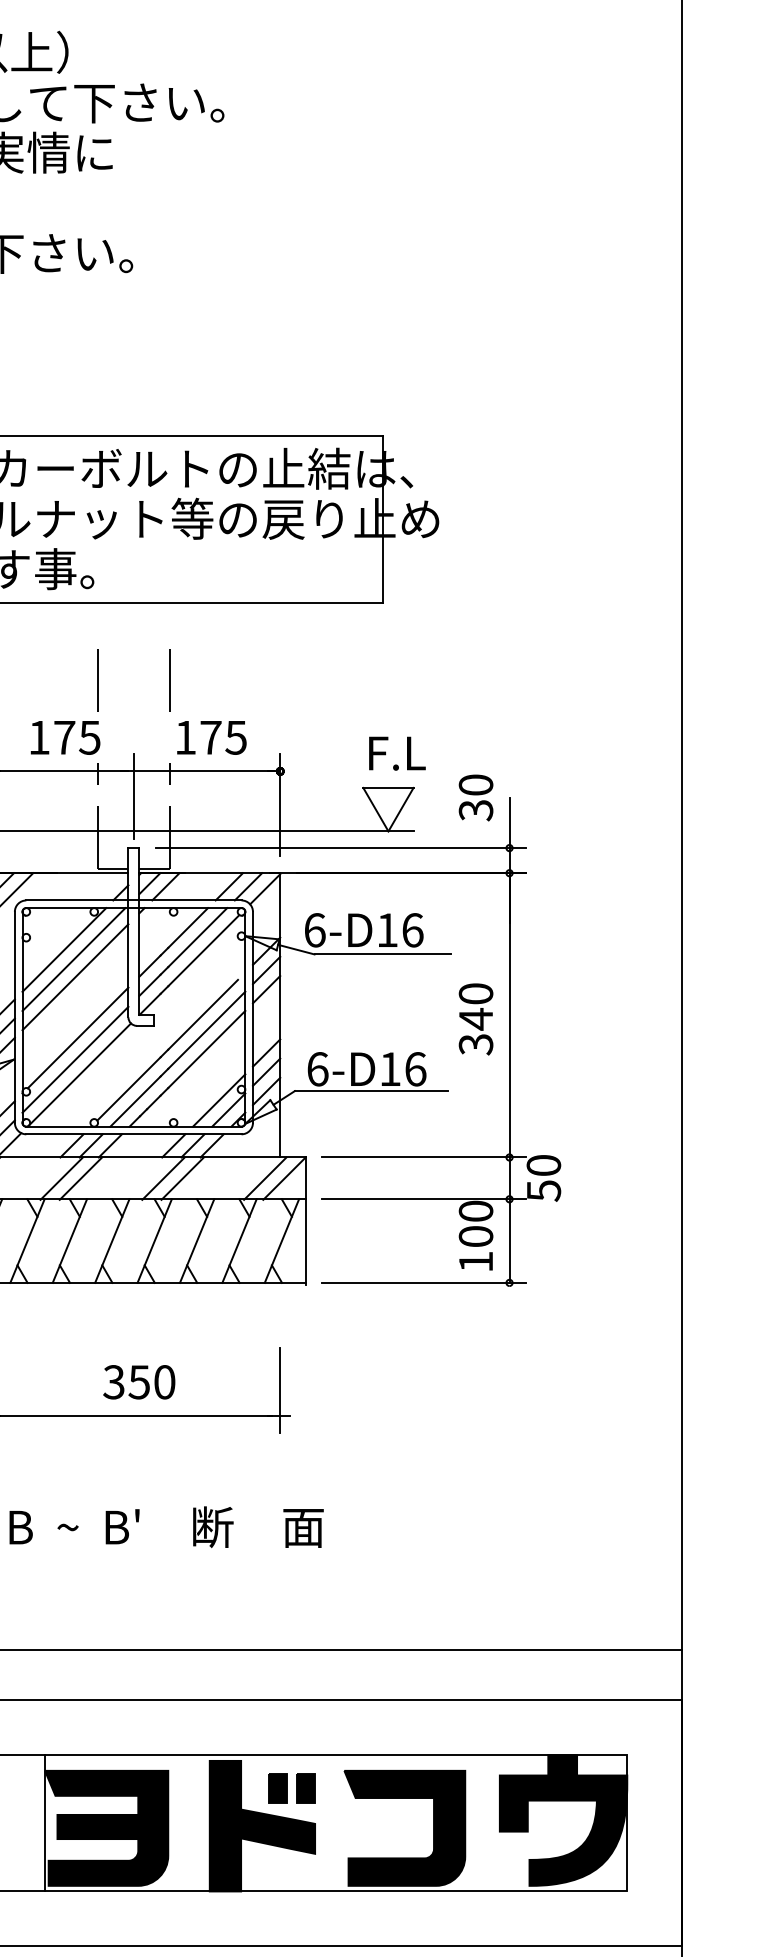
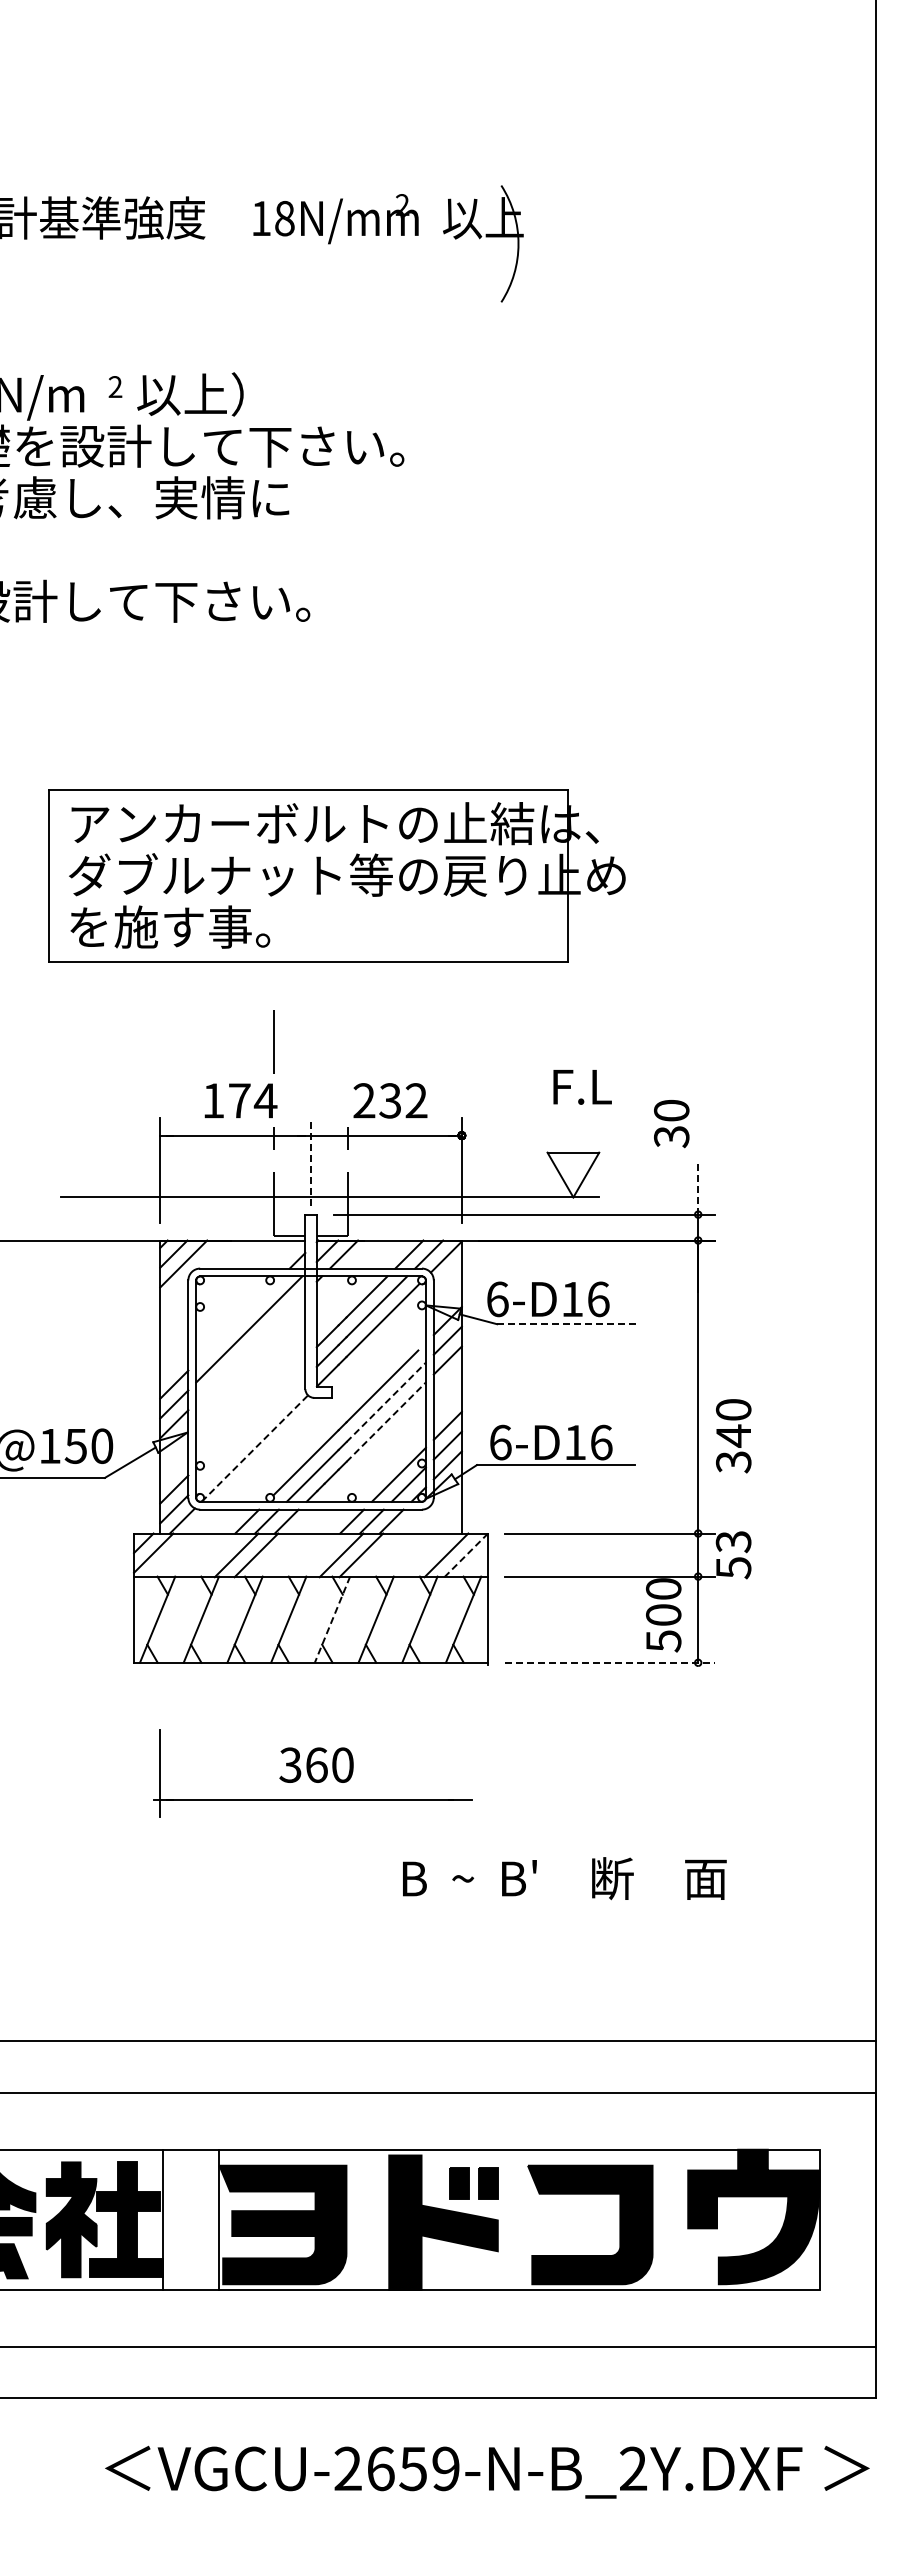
line: (169, 680) -> (347, 1041), removed
text: (89, 737) -> (265, 1100), 175 -> 174
text: (210, 737) -> (390, 1100), 175 -> 232
text: (397, 753) -> (582, 1087), moved
line: (134, 796) -> (311, 1161), solid -> dashed
text: (475, 798) -> (671, 1124), moved
line: (509, 822) -> (698, 1188), solid -> dashed
line: (64, 949) -> (239, 1319), removed
line: (382, 954) -> (567, 1324), solid -> dashed
line: (75, 977) -> (250, 1347), removed
text: (475, 1019) -> (733, 1436), moved
line: (207, 1030) -> (386, 1402), solid -> dashed
line: (78, 1038) -> (253, 1410), removed
line: (207, 1048) -> (386, 1421), solid -> dashed
line: (75, 1059) -> (250, 1432), removed
line: (80, 1074) -> (255, 1448), solid -> dashed
text: (543, 1166) -> (733, 1542), 50 -> 53
line: (284, 1178) -> (466, 1555), solid -> dashed
line: (154, 1240) -> (332, 1619), solid -> dashed
text: (475, 1262) -> (663, 1641), 100 -> 500
line: (424, 1282) -> (610, 1662), solid -> dashed
text: (139, 1381) -> (316, 1764), 350 -> 360
line: (279, 1390) -> (461, 1773), removed
text: (166, 1527) -> (564, 1878), moved

